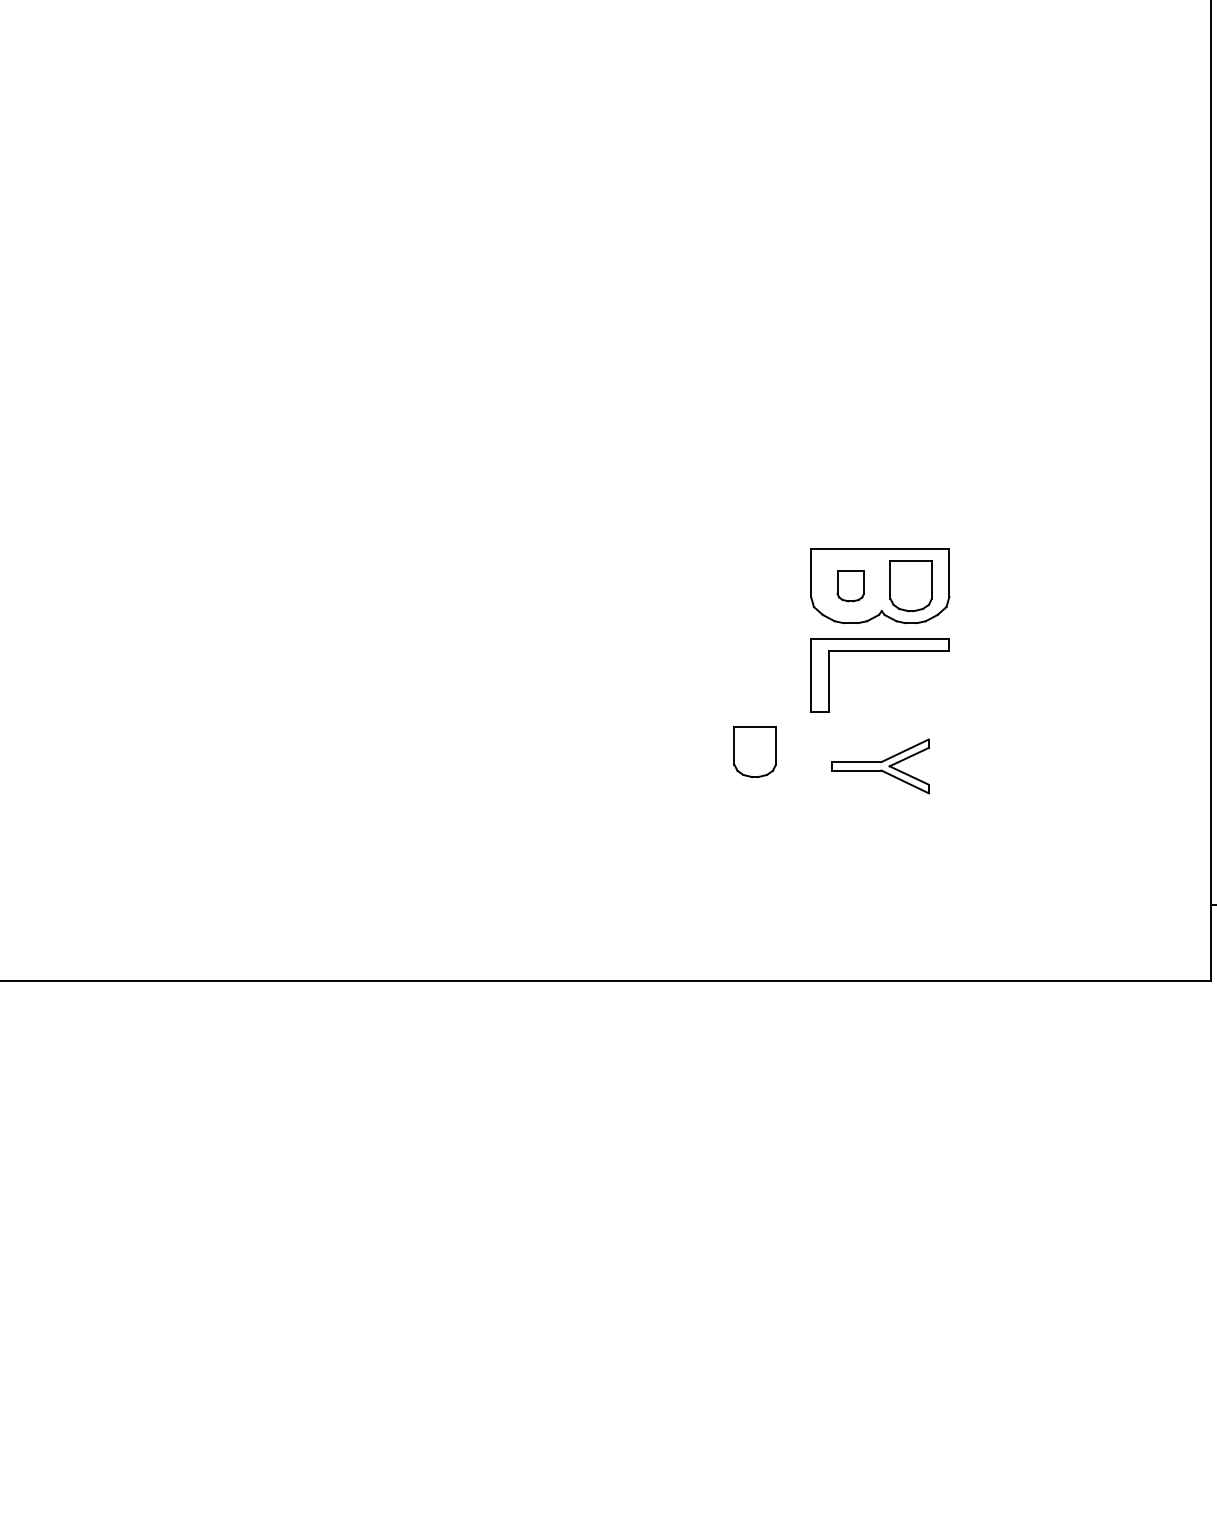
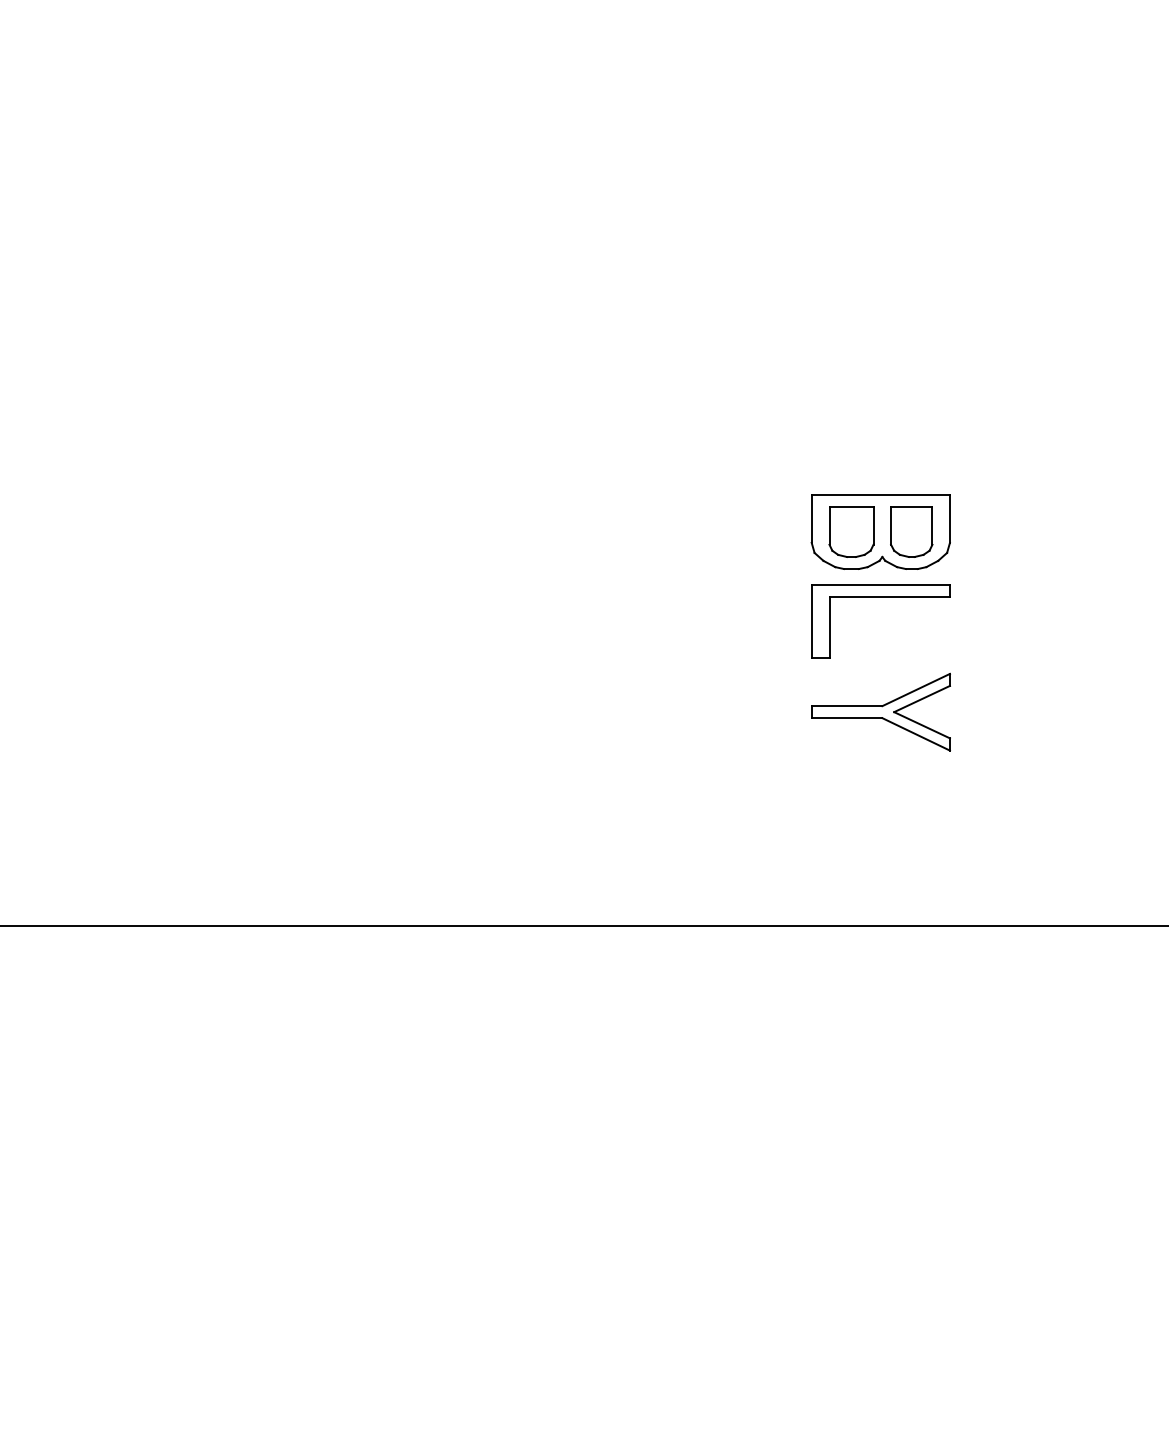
part: (850, 586) -> (851, 532), size x1.67
part: (754, 752) -> (755, 698), removed
part: (880, 766) -> (881, 712), size x1.43

